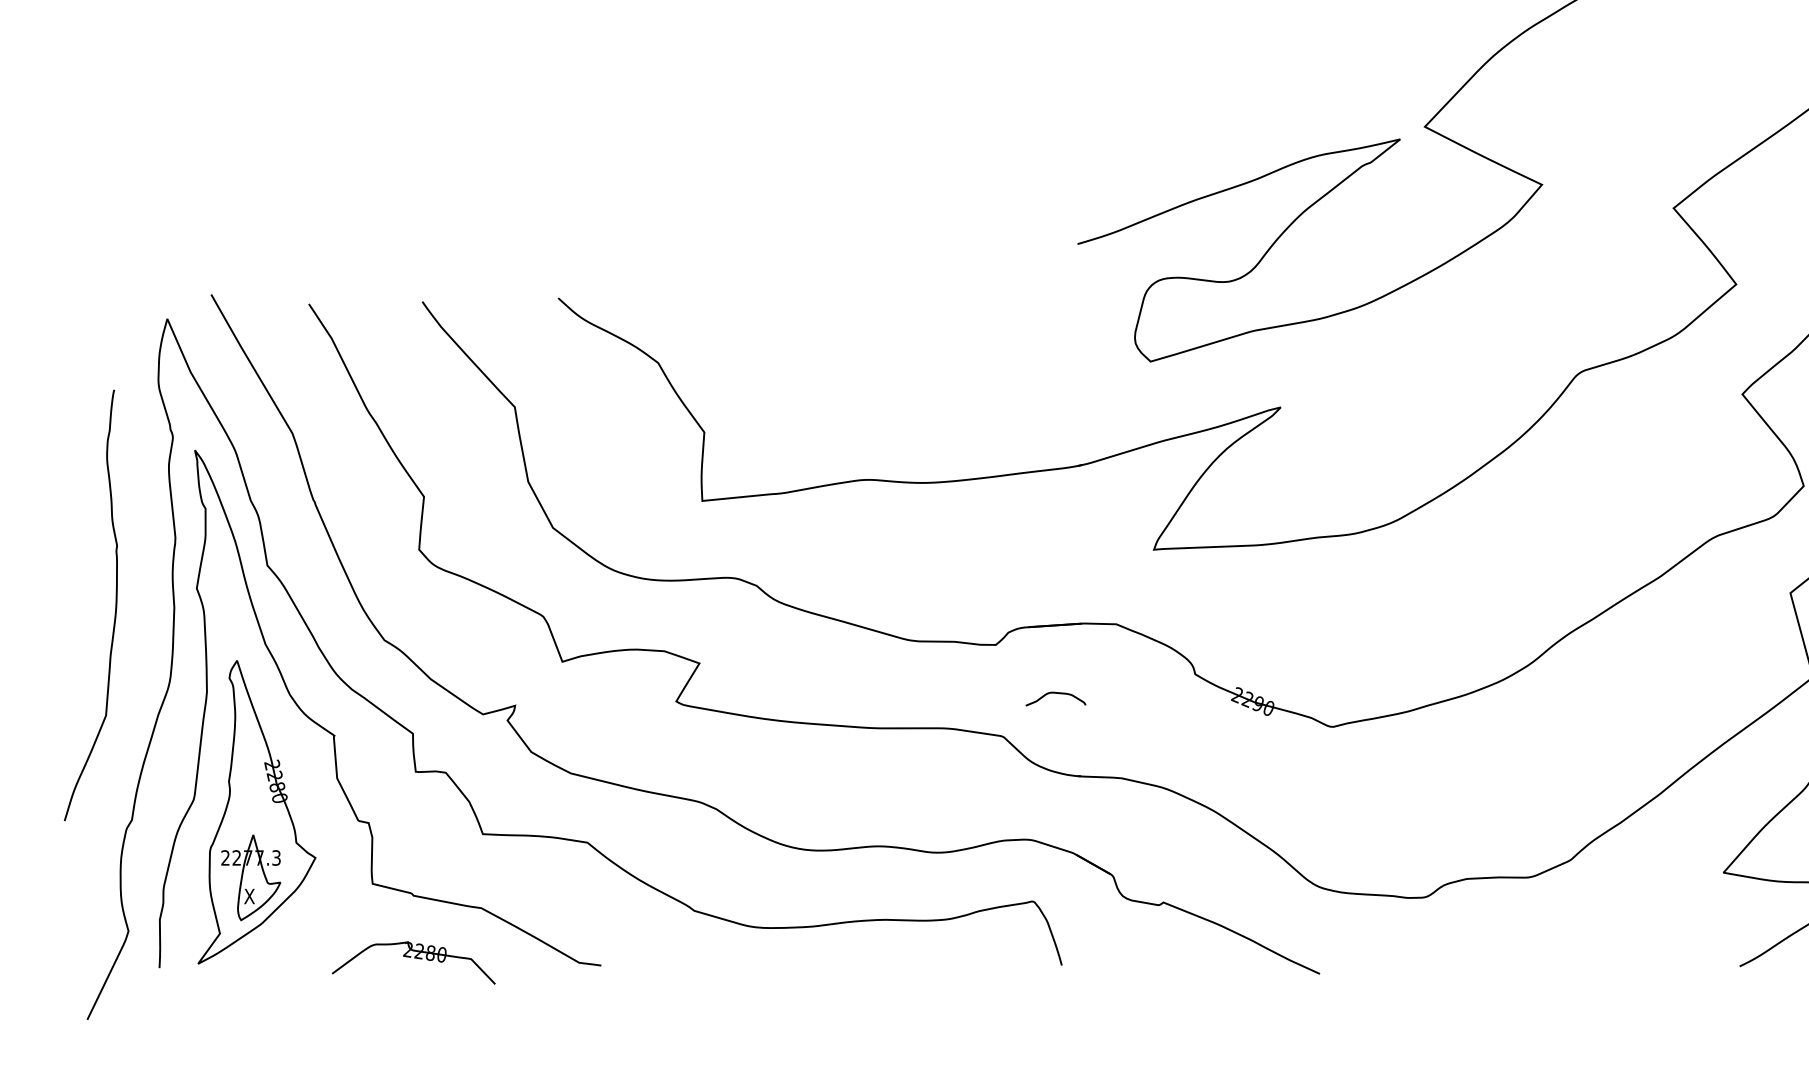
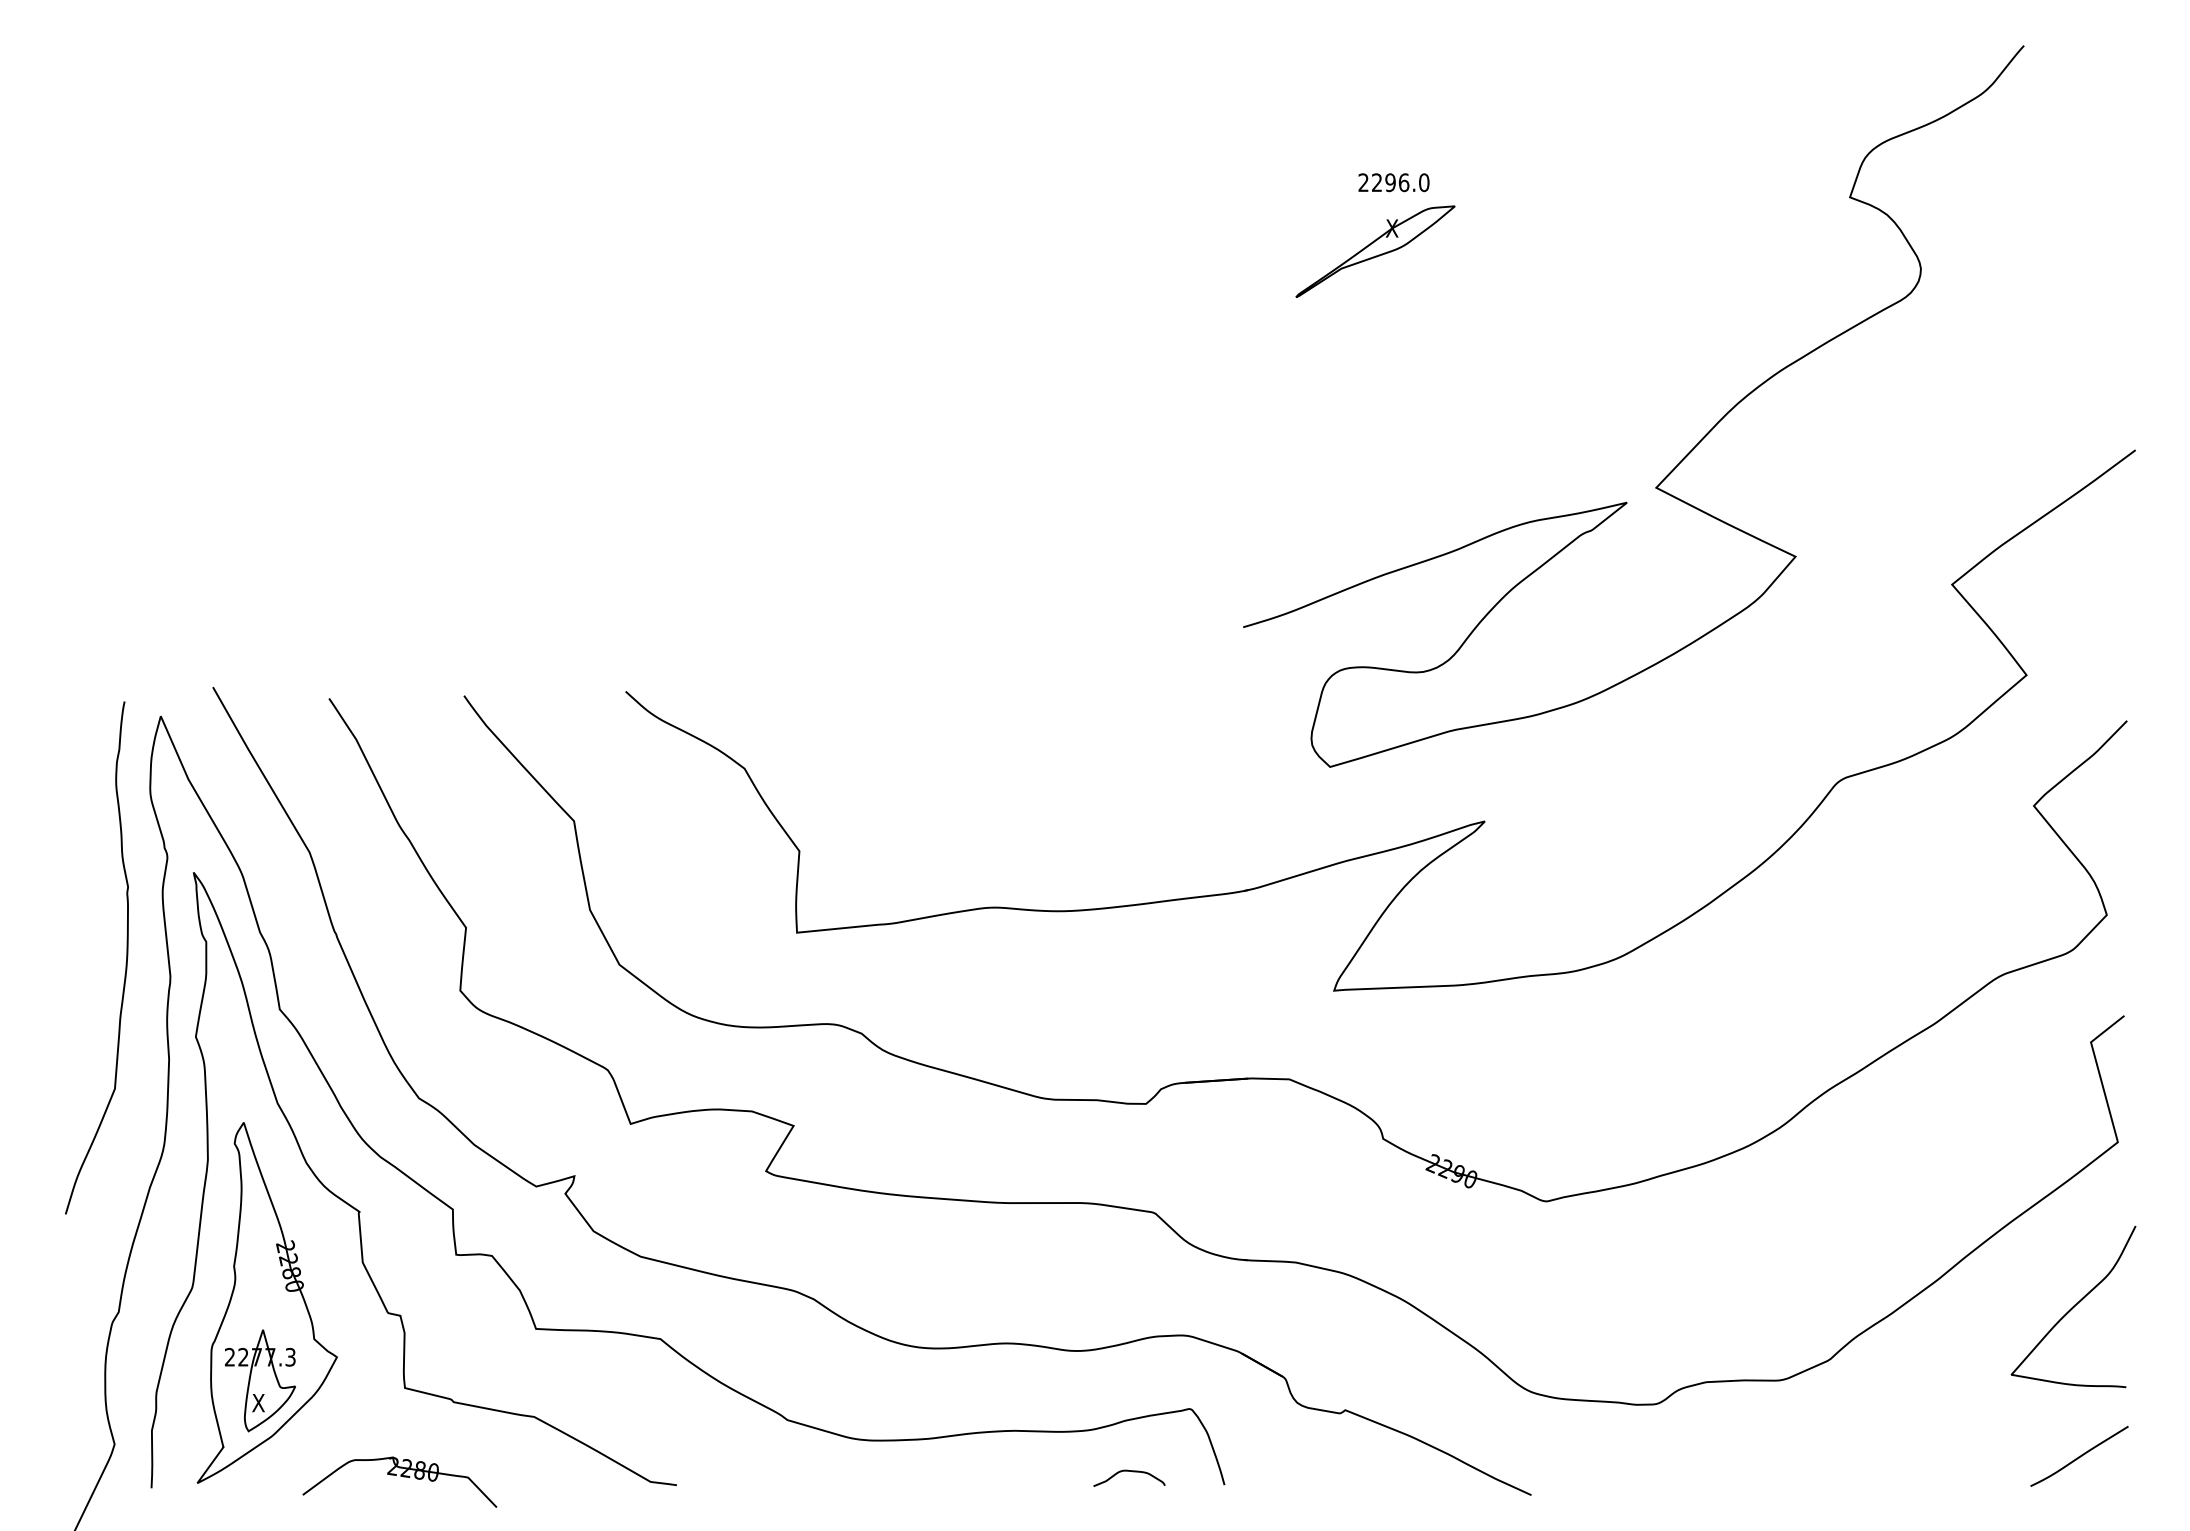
curve: (114, 610) -> (125, 963), moved
curve: (1058, 694) -> (1132, 1472), moved
part: (413, 962) -> (399, 1481), moved

